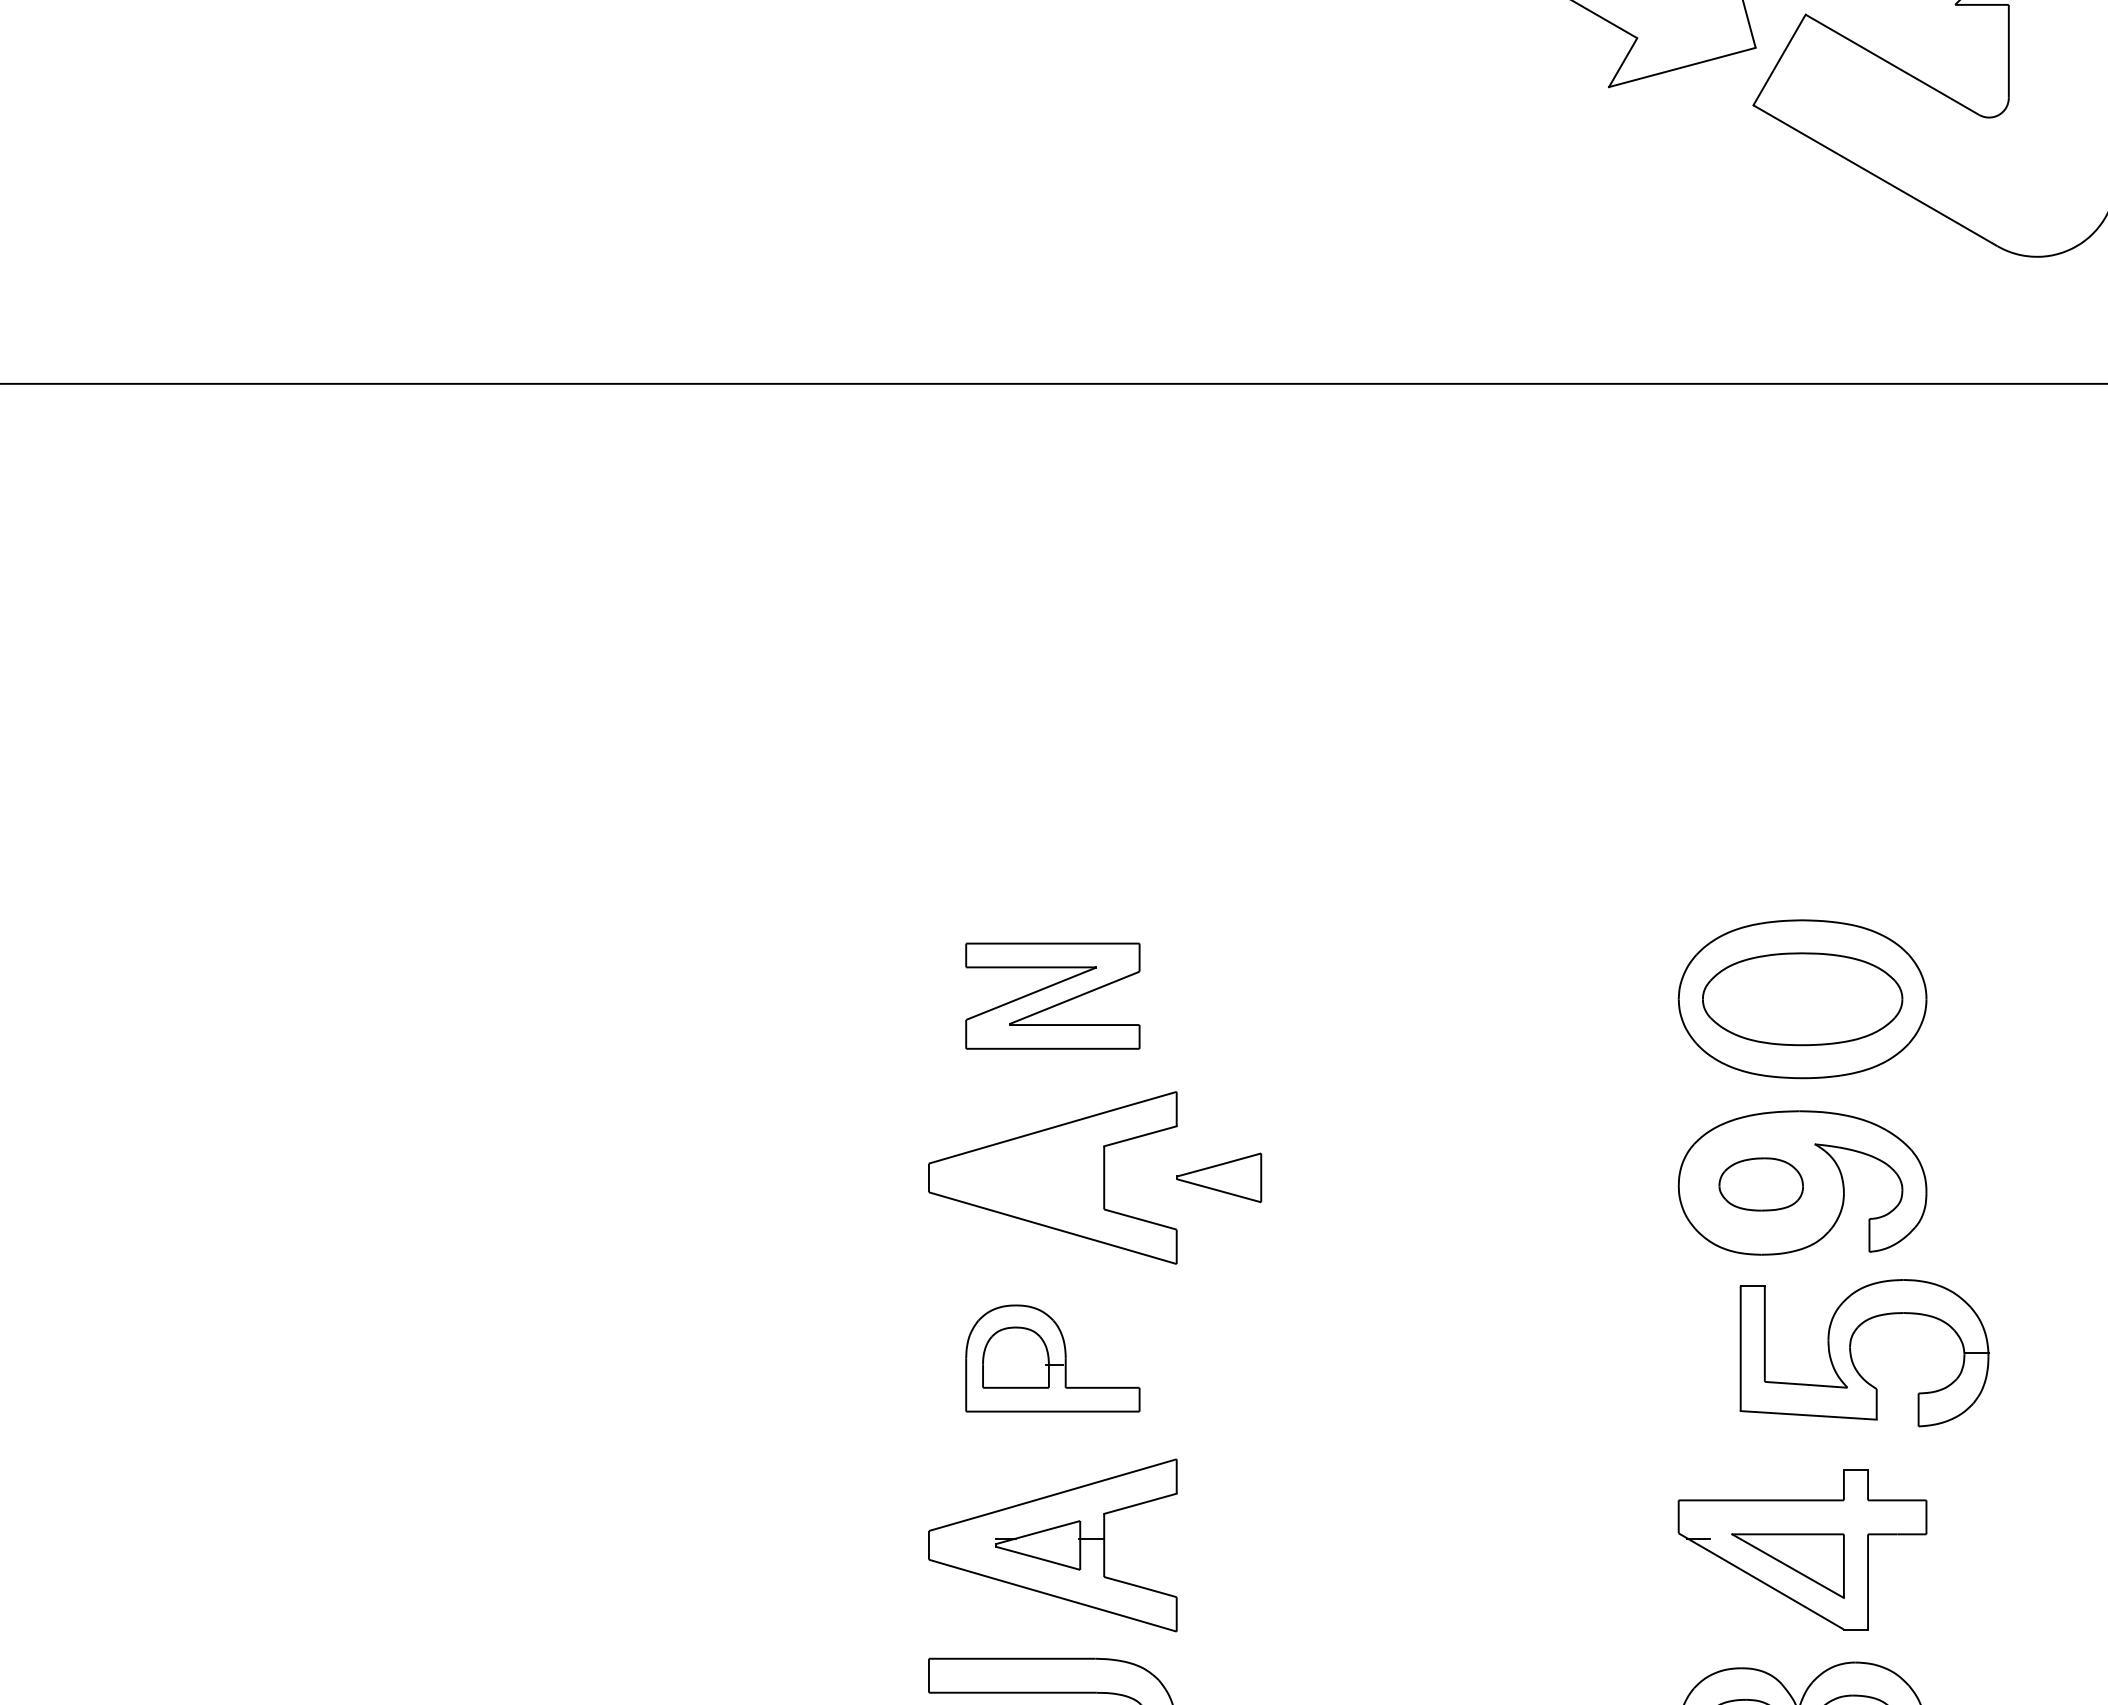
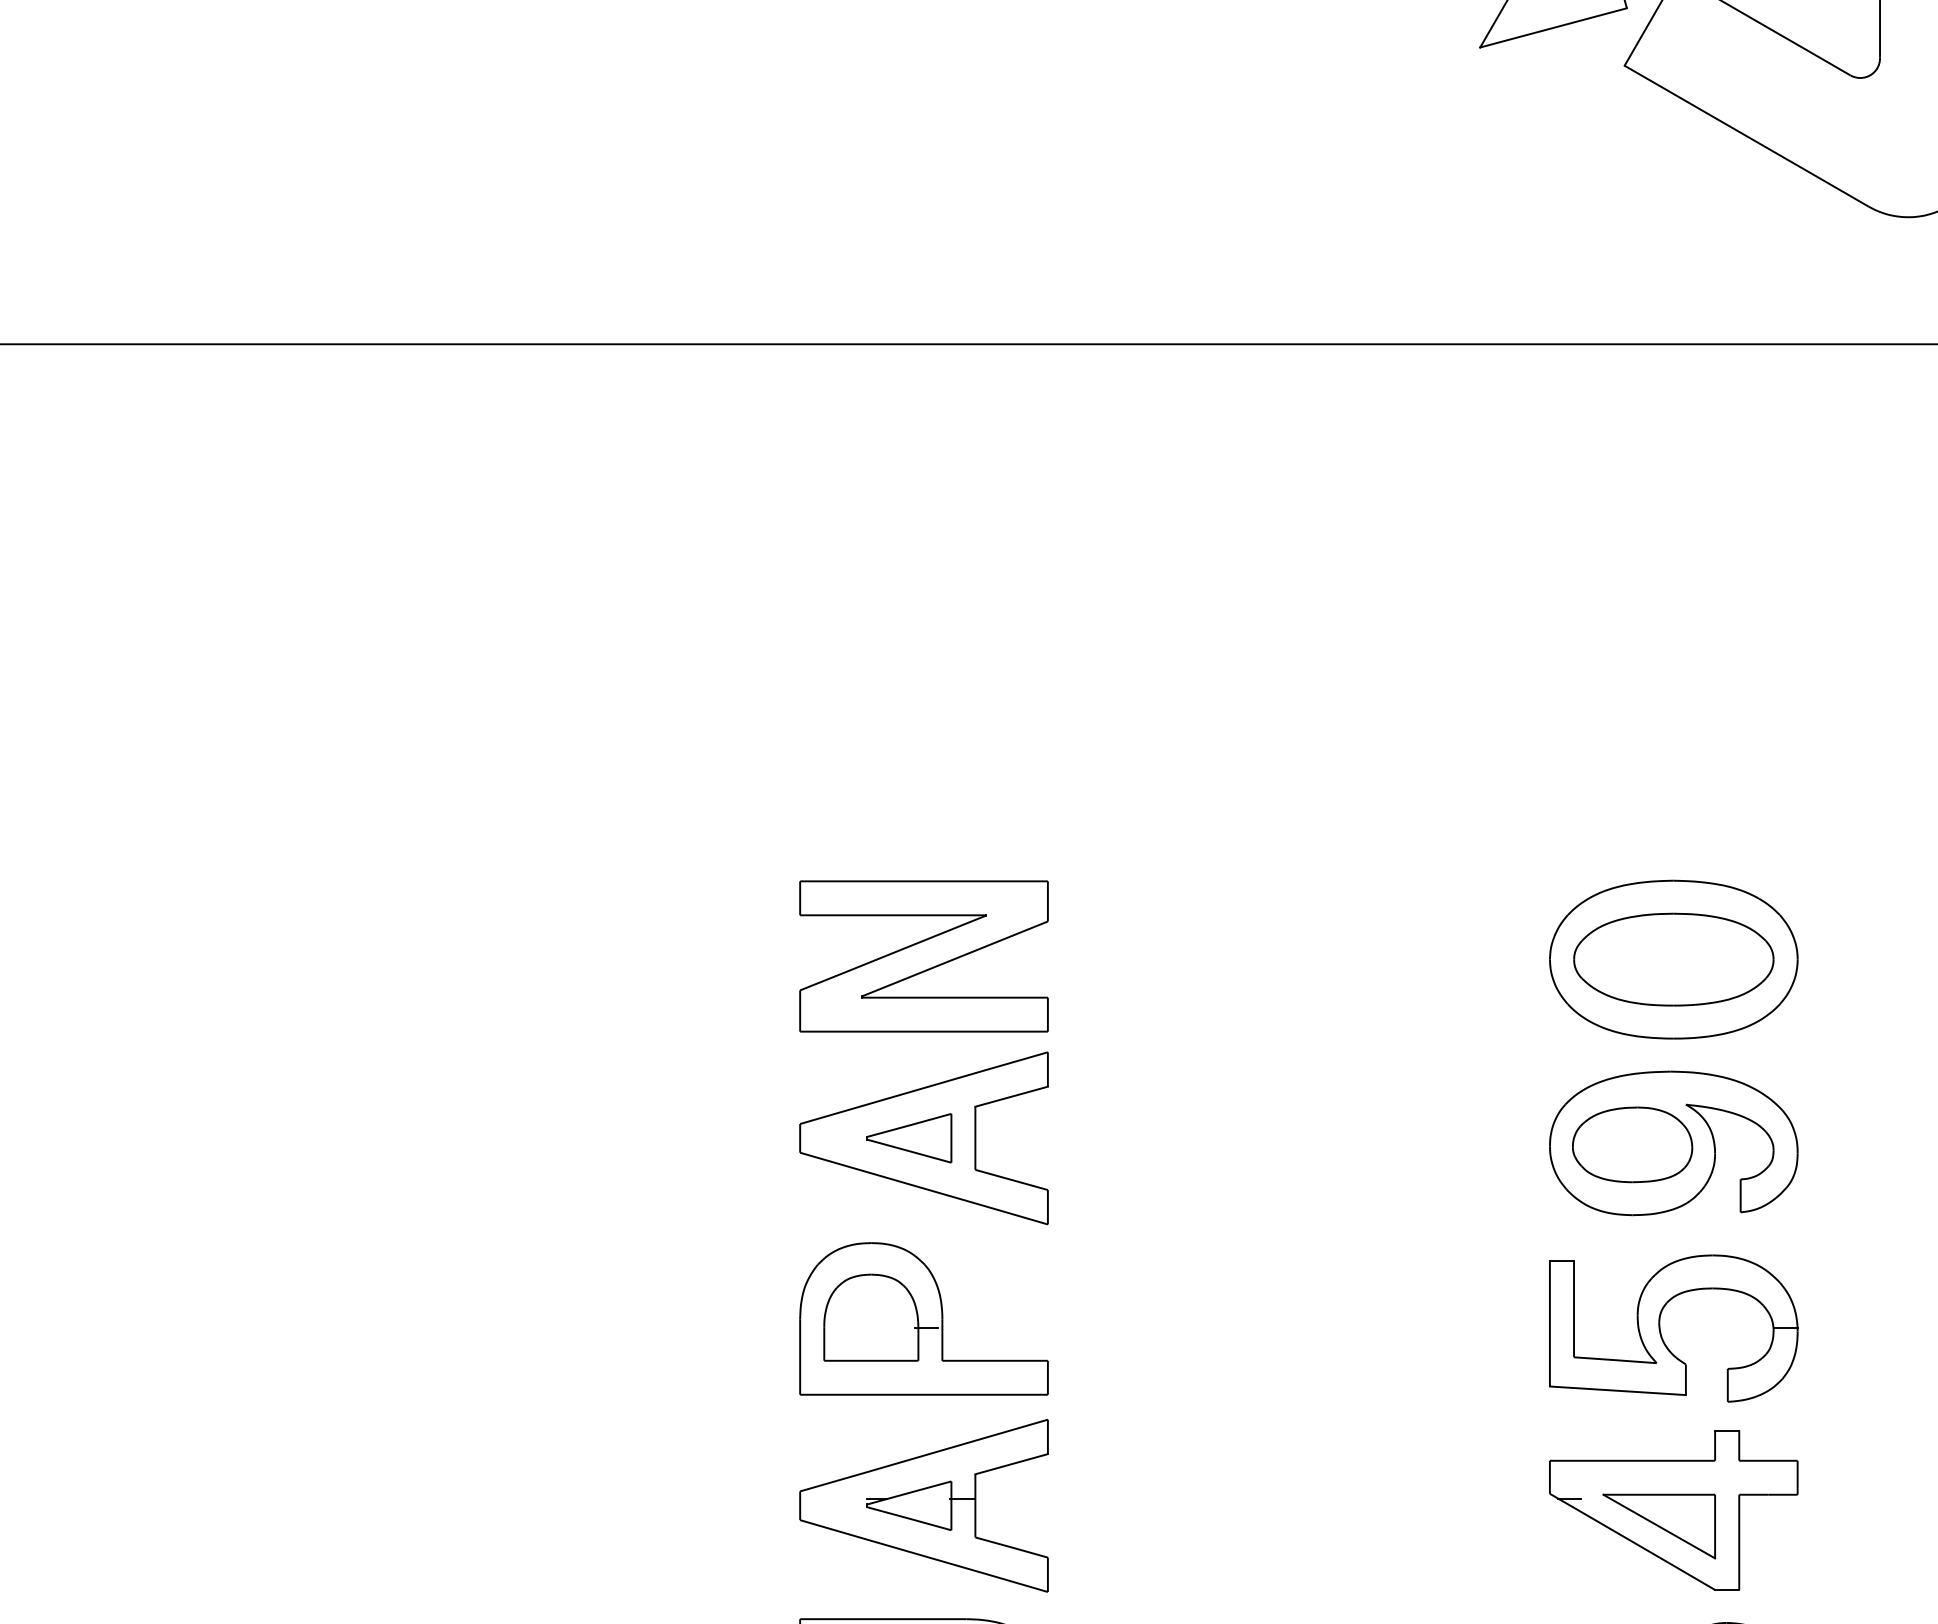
part: (1052, 996) -> (923, 956), size x1.43
part: (1219, 1177) -> (909, 1137), moved
part: (1760, 1184) -> (1631, 1144), size x1.43
part: (1852, 1357) -> (1661, 1332), moved
part: (1052, 1358) -> (923, 1318), size x1.43

